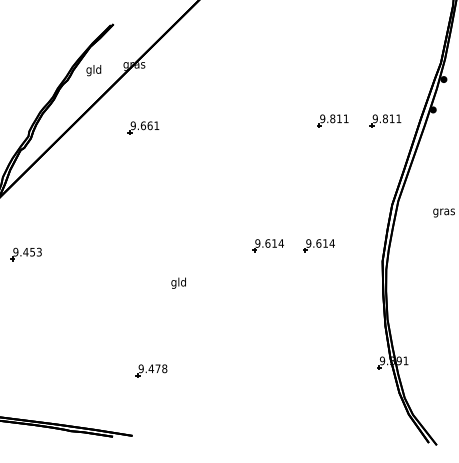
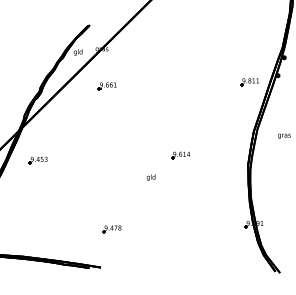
part: (332, 121) -> (218, 82), removed
part: (318, 245) -> (210, 155), removed
text: (177, 282) -> (150, 177), moved

